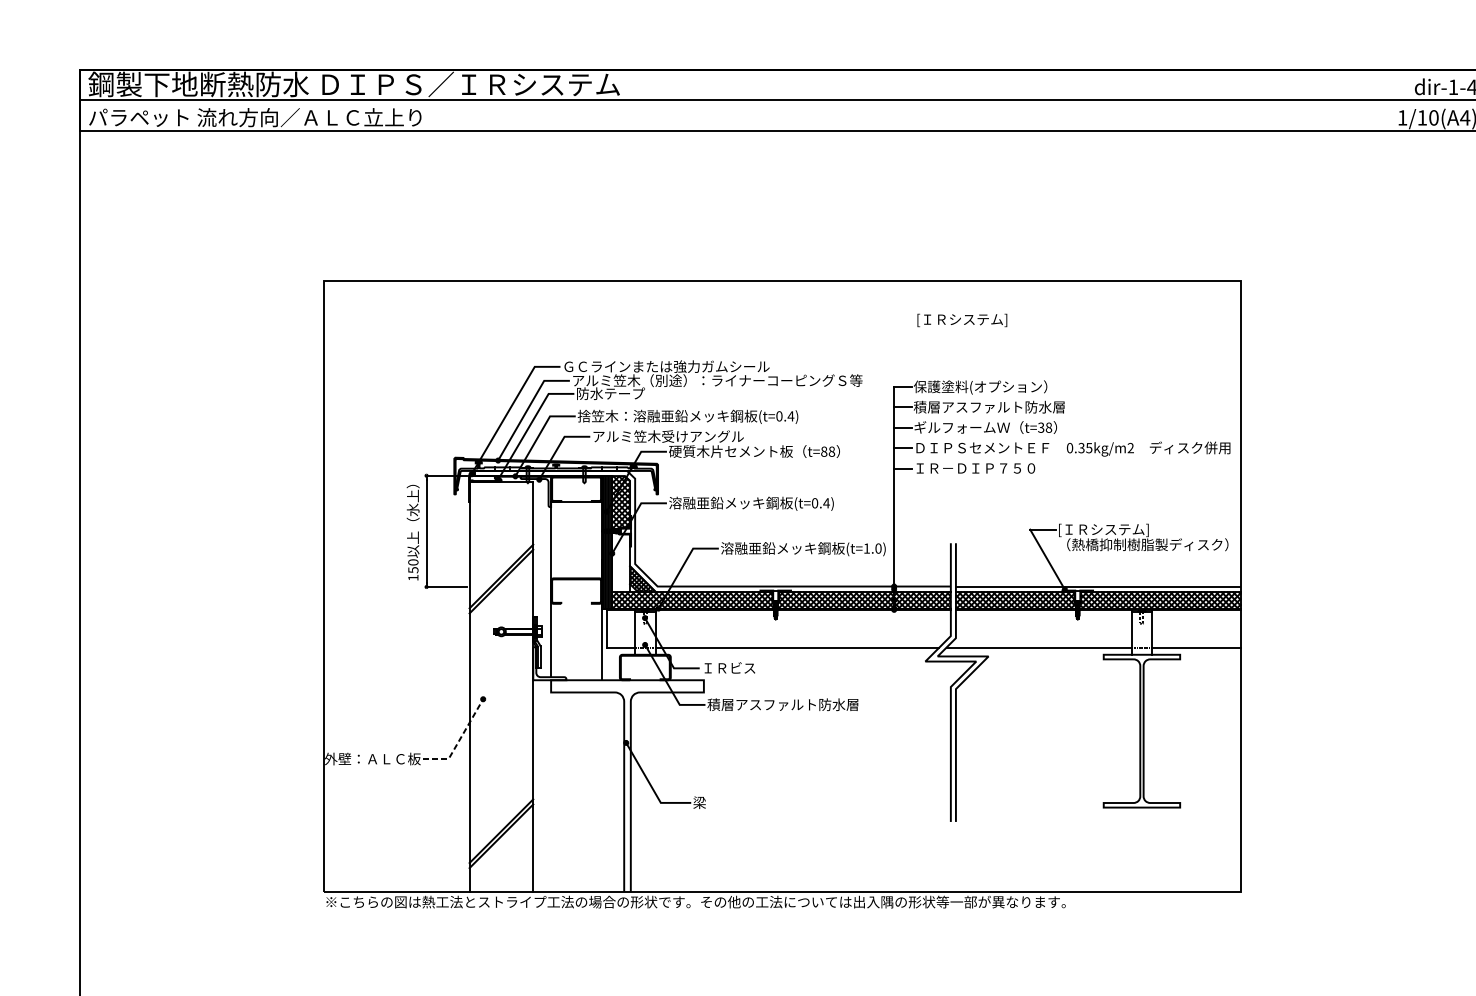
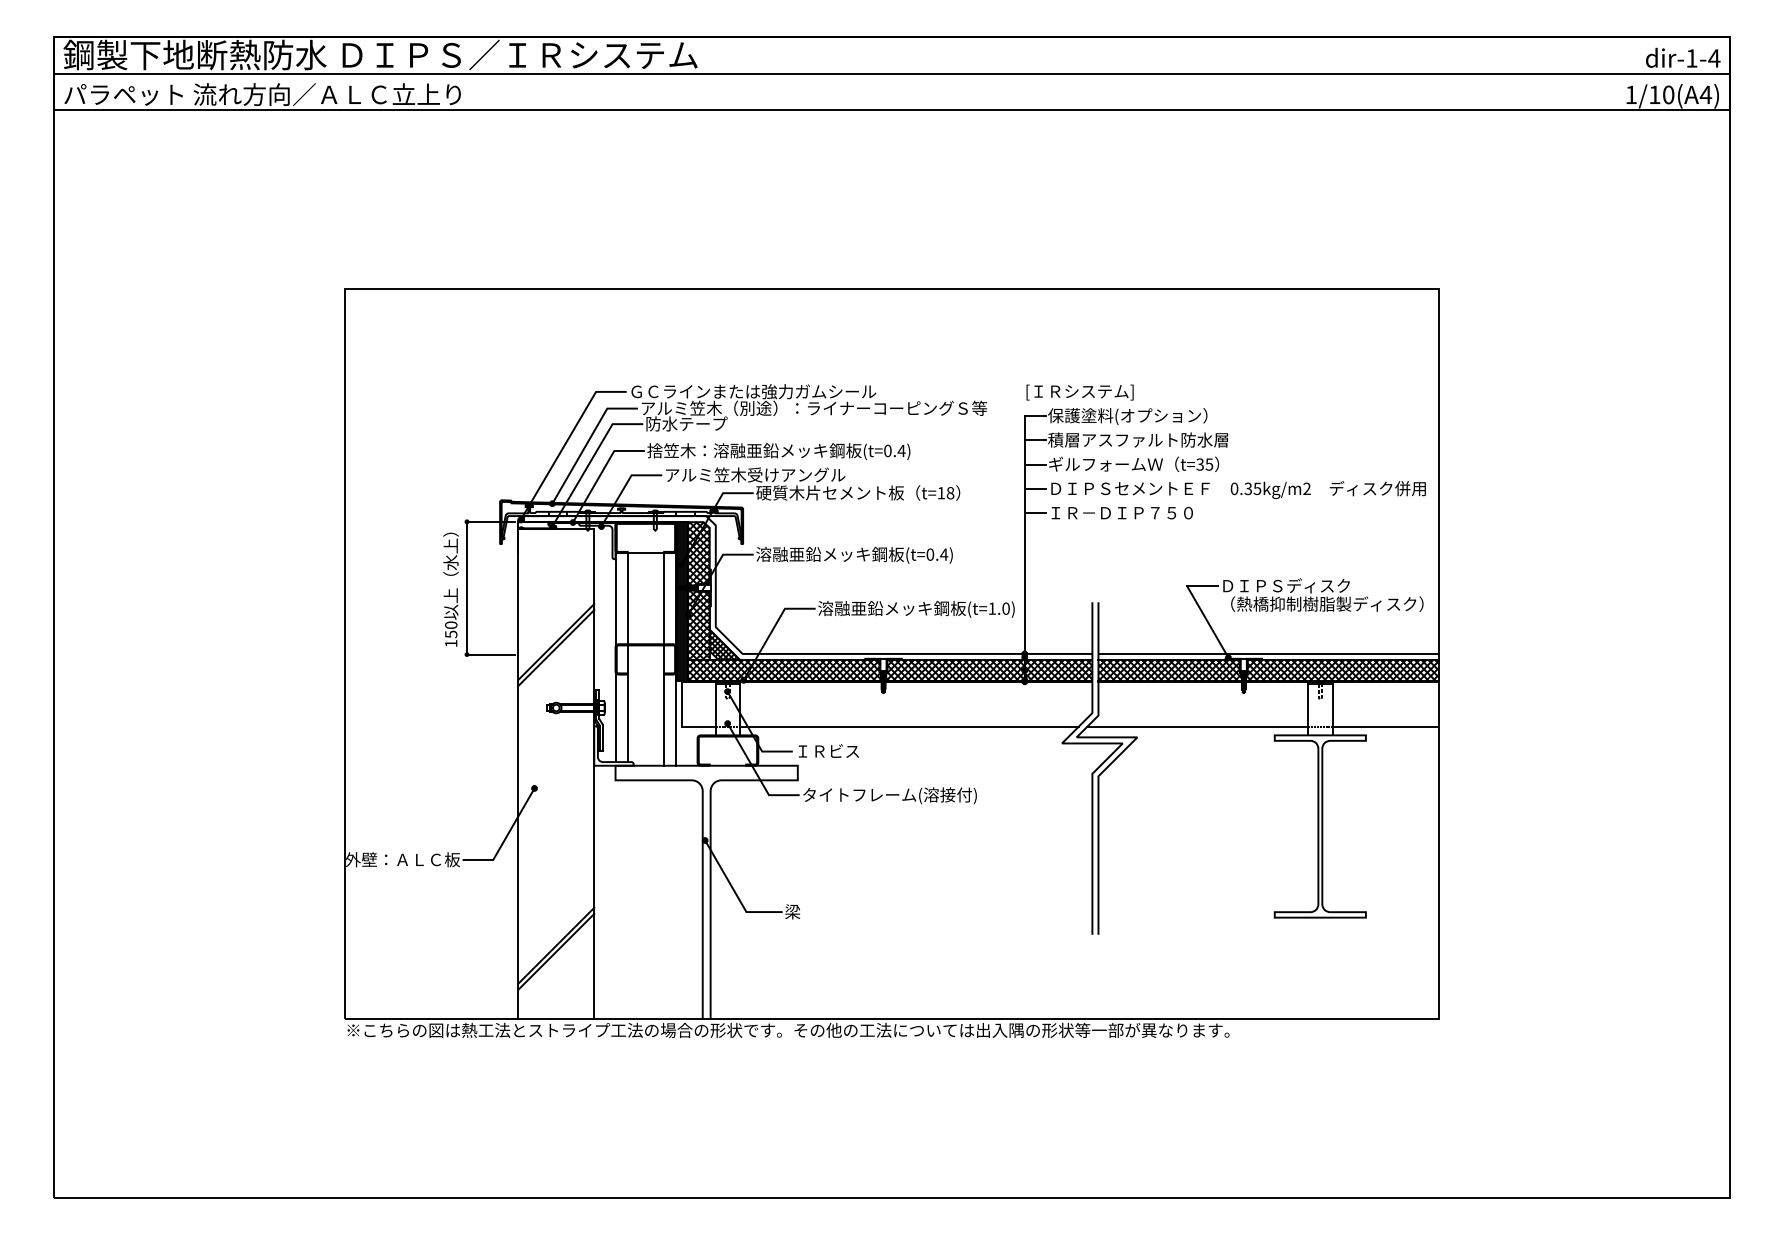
text: (961, 320) -> (1079, 392), moved
text: (1049, 427) -> (1209, 464), t=38 -> t=35
text: (824, 452) -> (941, 493), t=88 -> t=18
text: (1112, 529) -> (1285, 586), [ＩＲシステム] -> ＤＩＰＳディスク
hatch: (620, 561) -> (698, 624), added
line: (561, 589) -> (627, 657), added
line: (592, 591) -> (664, 659), added
text: (782, 705) -> (891, 795), 積層アスファルト防水層 -> タイトフレーム(溶接付)
line: (459, 740) -> (506, 837), dashed -> solid

